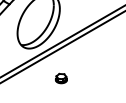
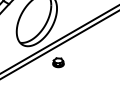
part: (61, 78) -> (58, 62), moved

